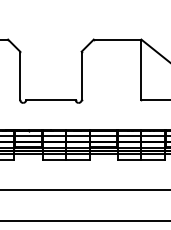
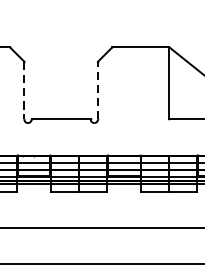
line: (81, 75) -> (97, 90), solid -> dashed
line: (20, 76) -> (24, 91), solid -> dashed

